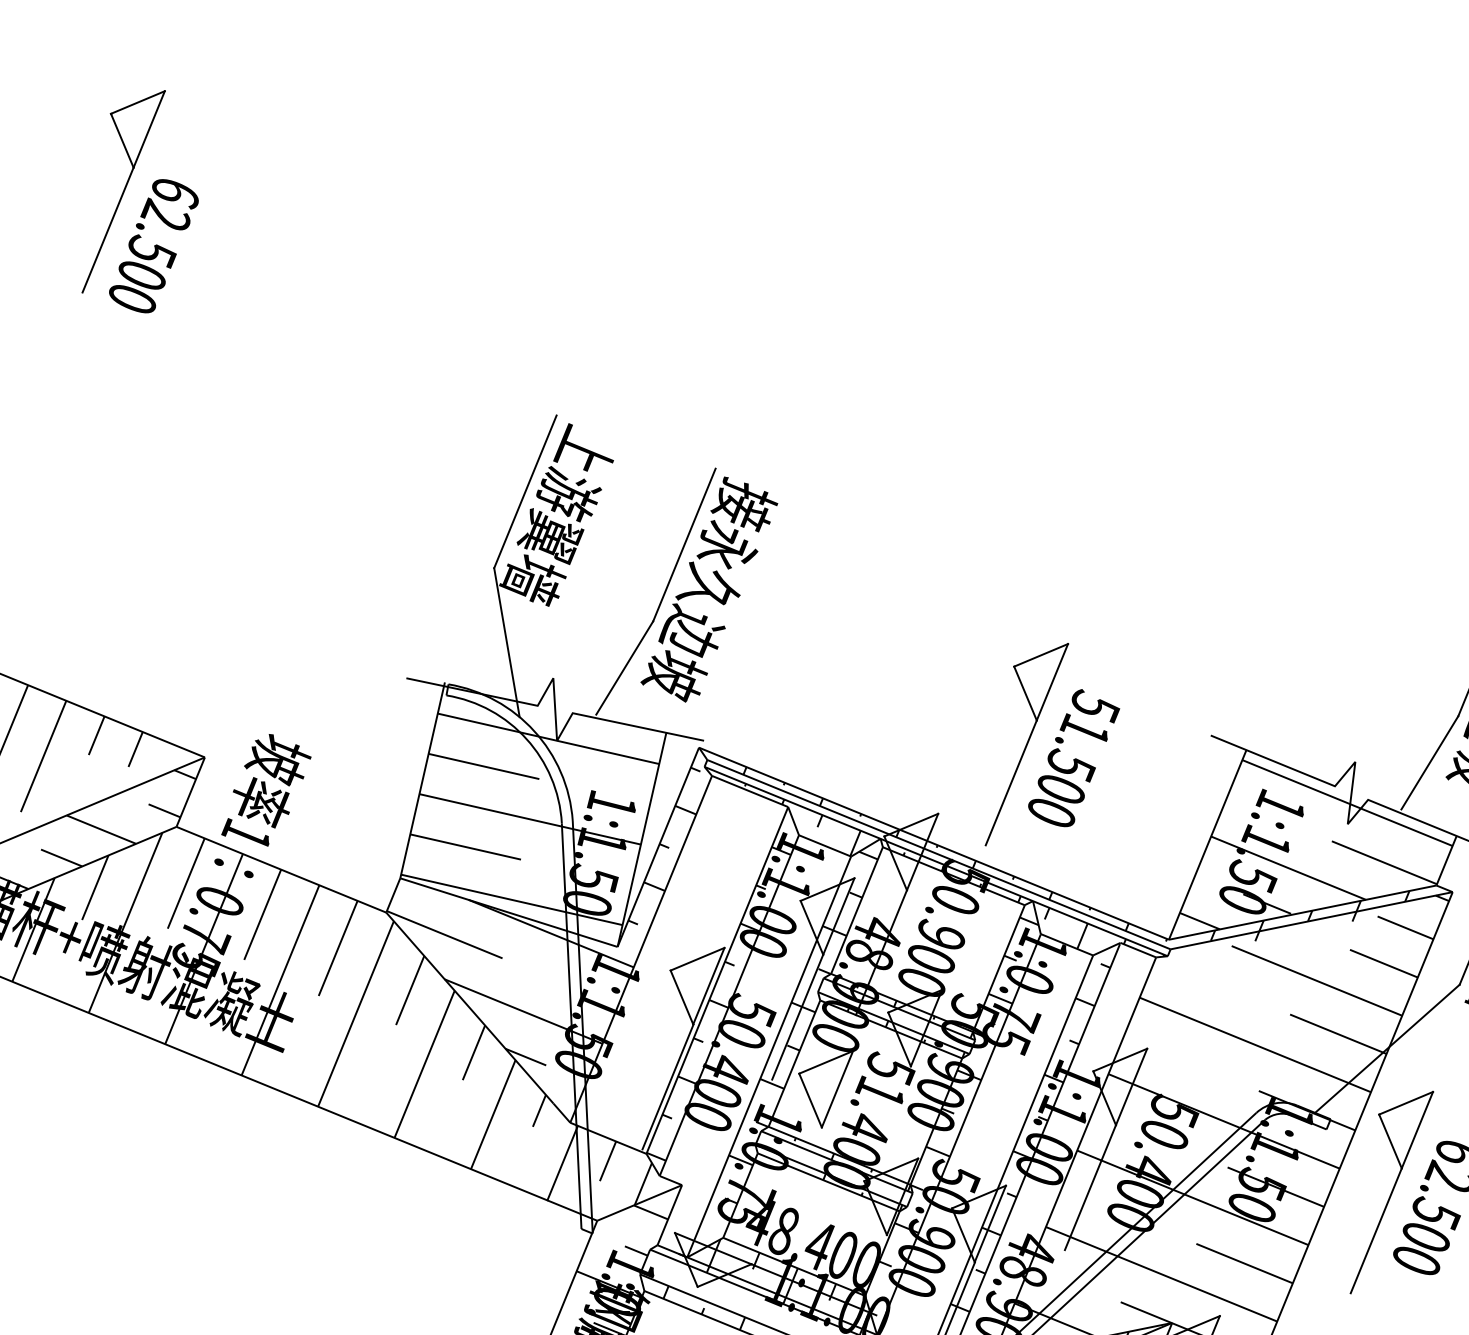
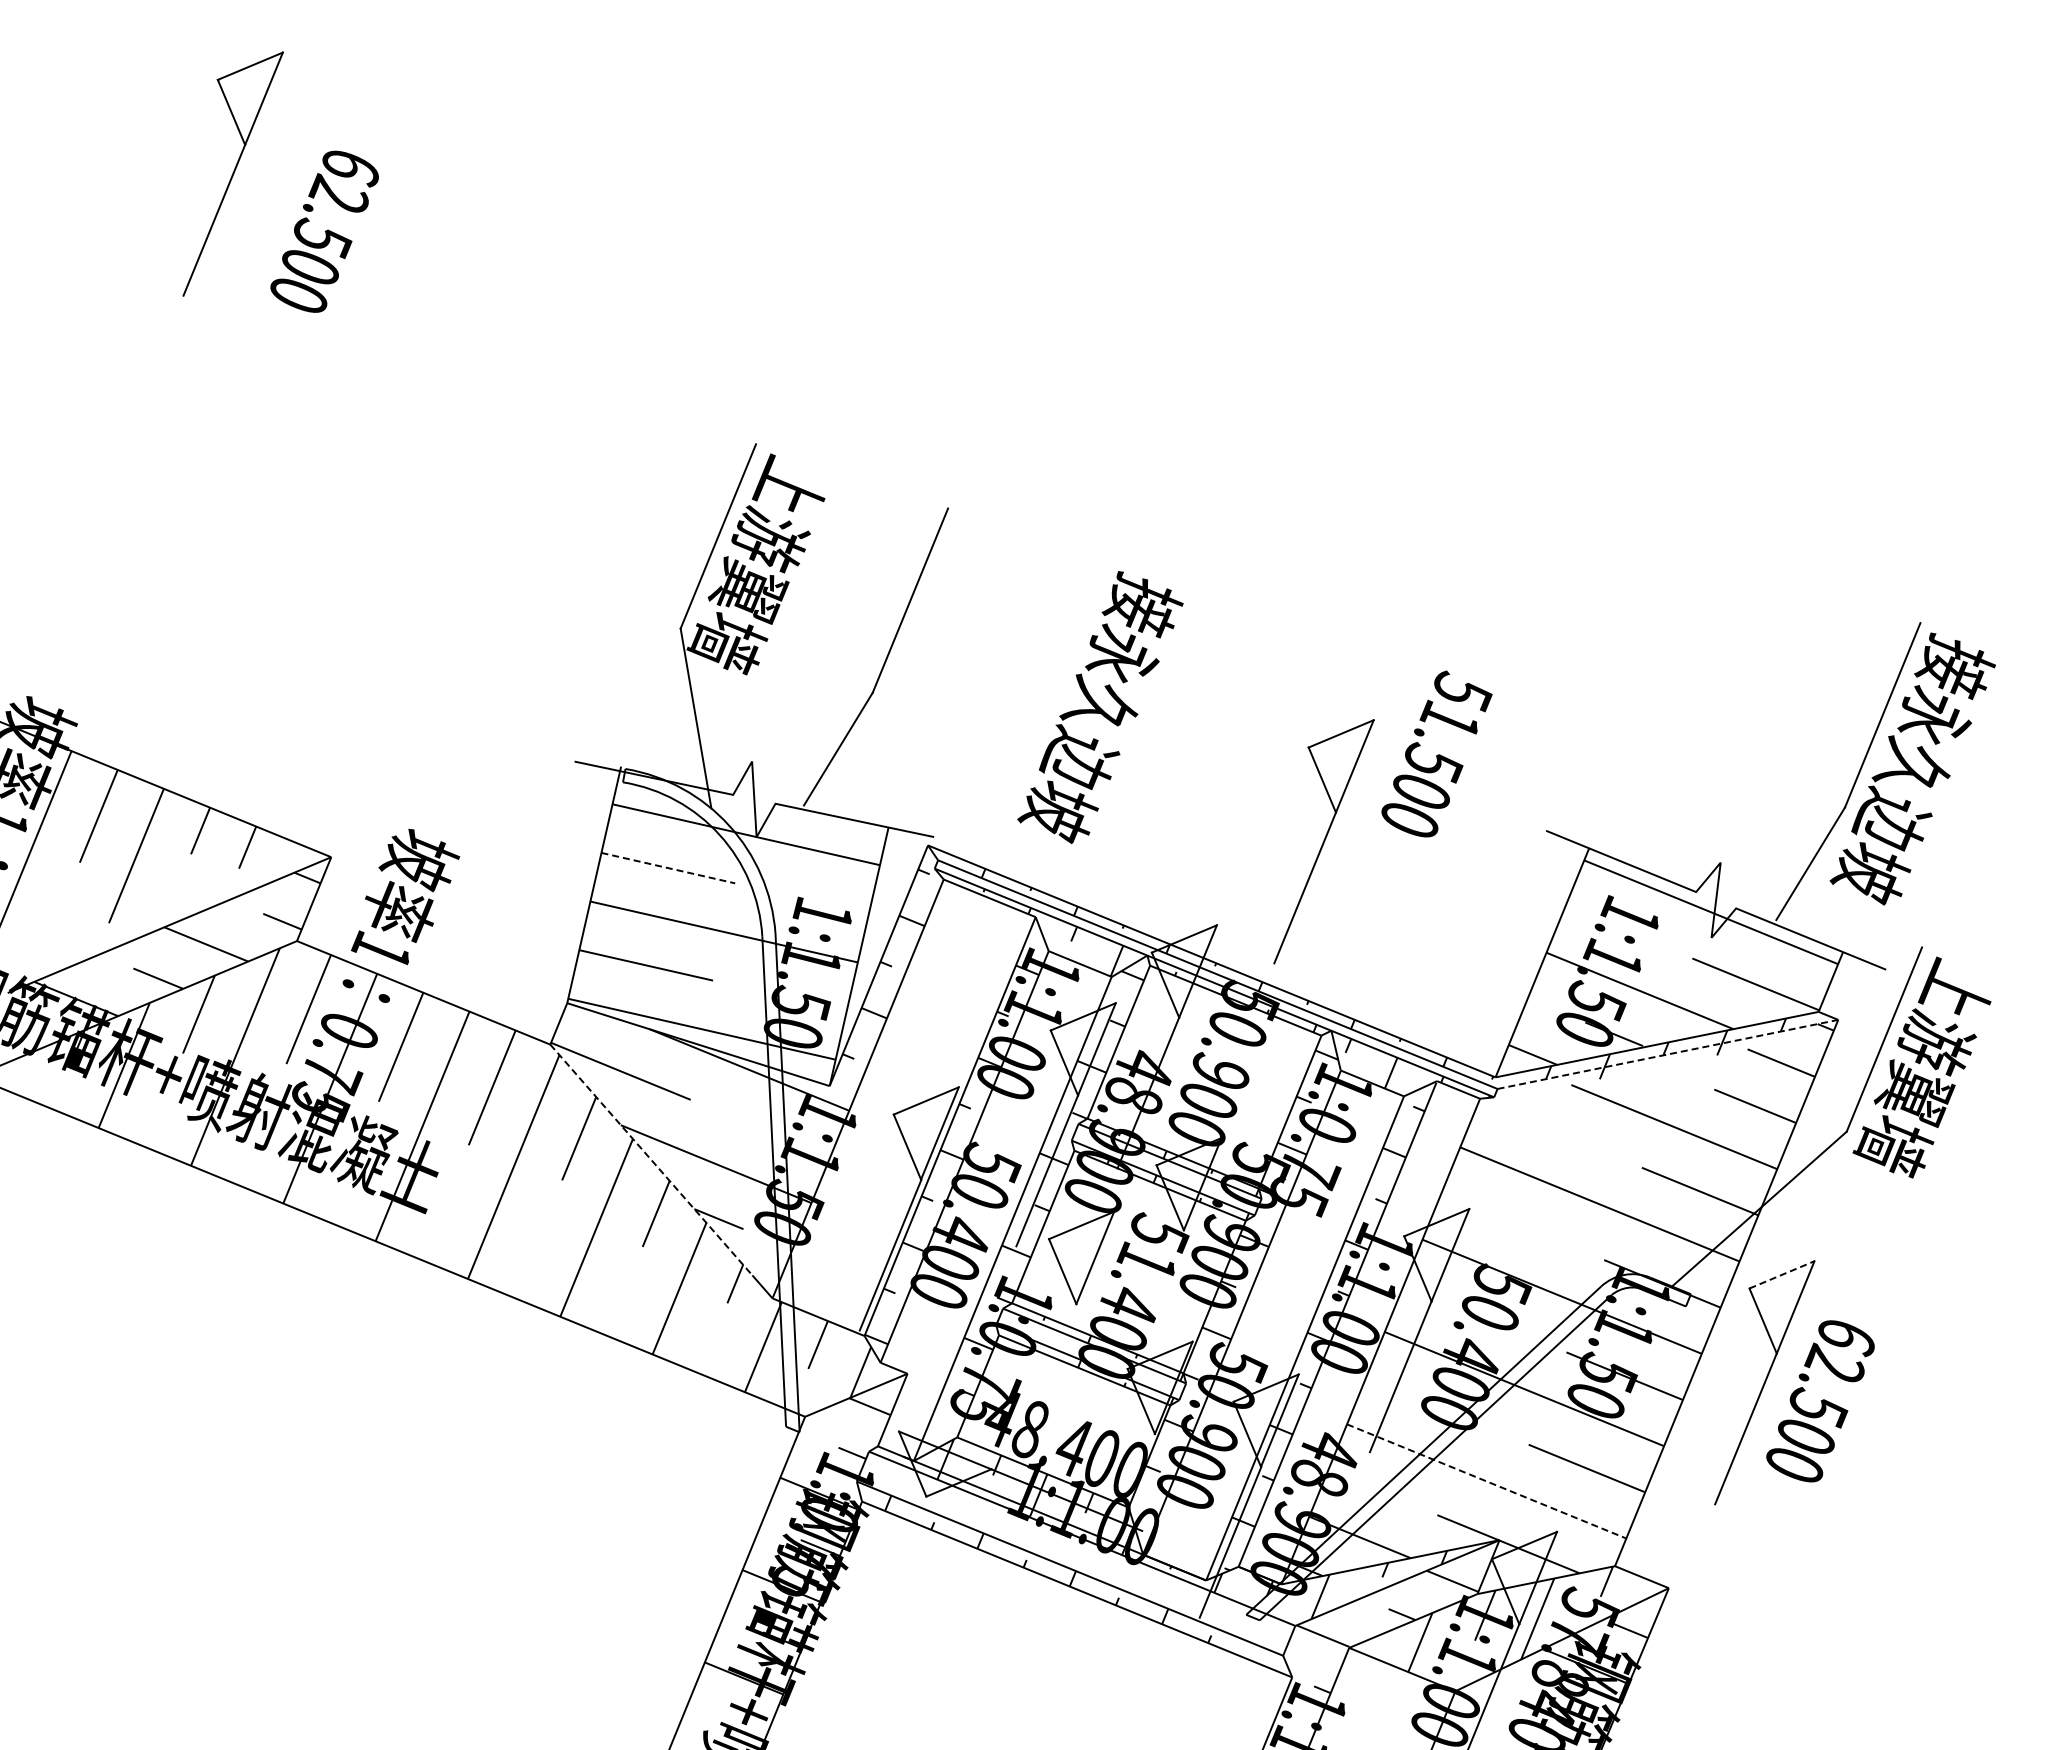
text: (153, 245) -> (324, 231), moved
text: (709, 589) -> (1100, 707), moved
text: (1073, 757) -> (1436, 753), moved
line: (484, 766) -> (668, 868), solid -> dashed
line: (1311, 920) -> (1667, 1054), solid -> dashed
line: (470, 1008) -> (651, 1160), solid -> dashed
line: (1406, 1102) -> (1782, 1274), solid -> dashed
line: (1161, 1274) -> (1486, 1481), solid -> dashed

